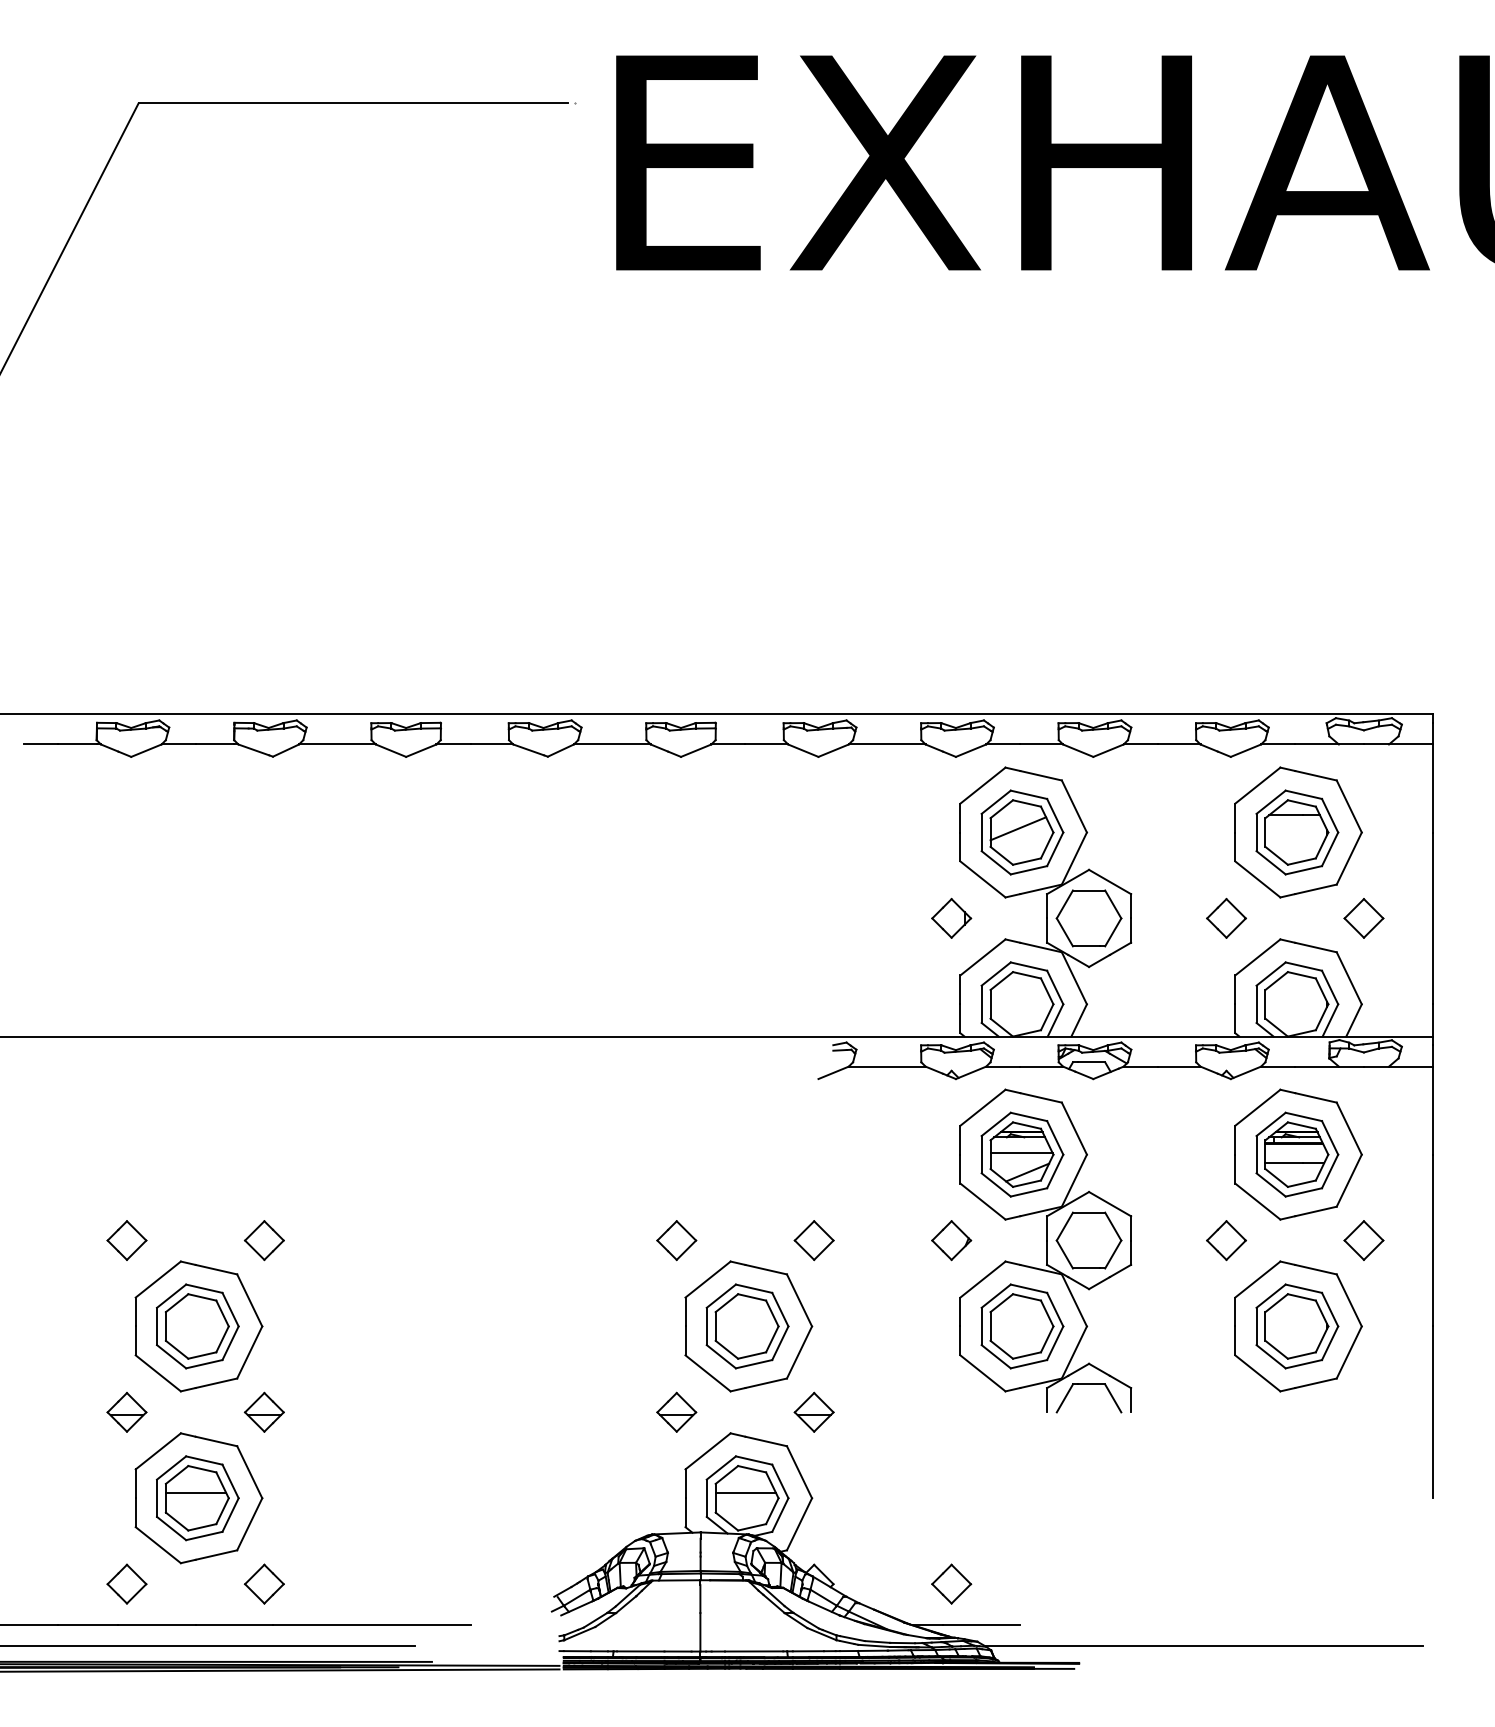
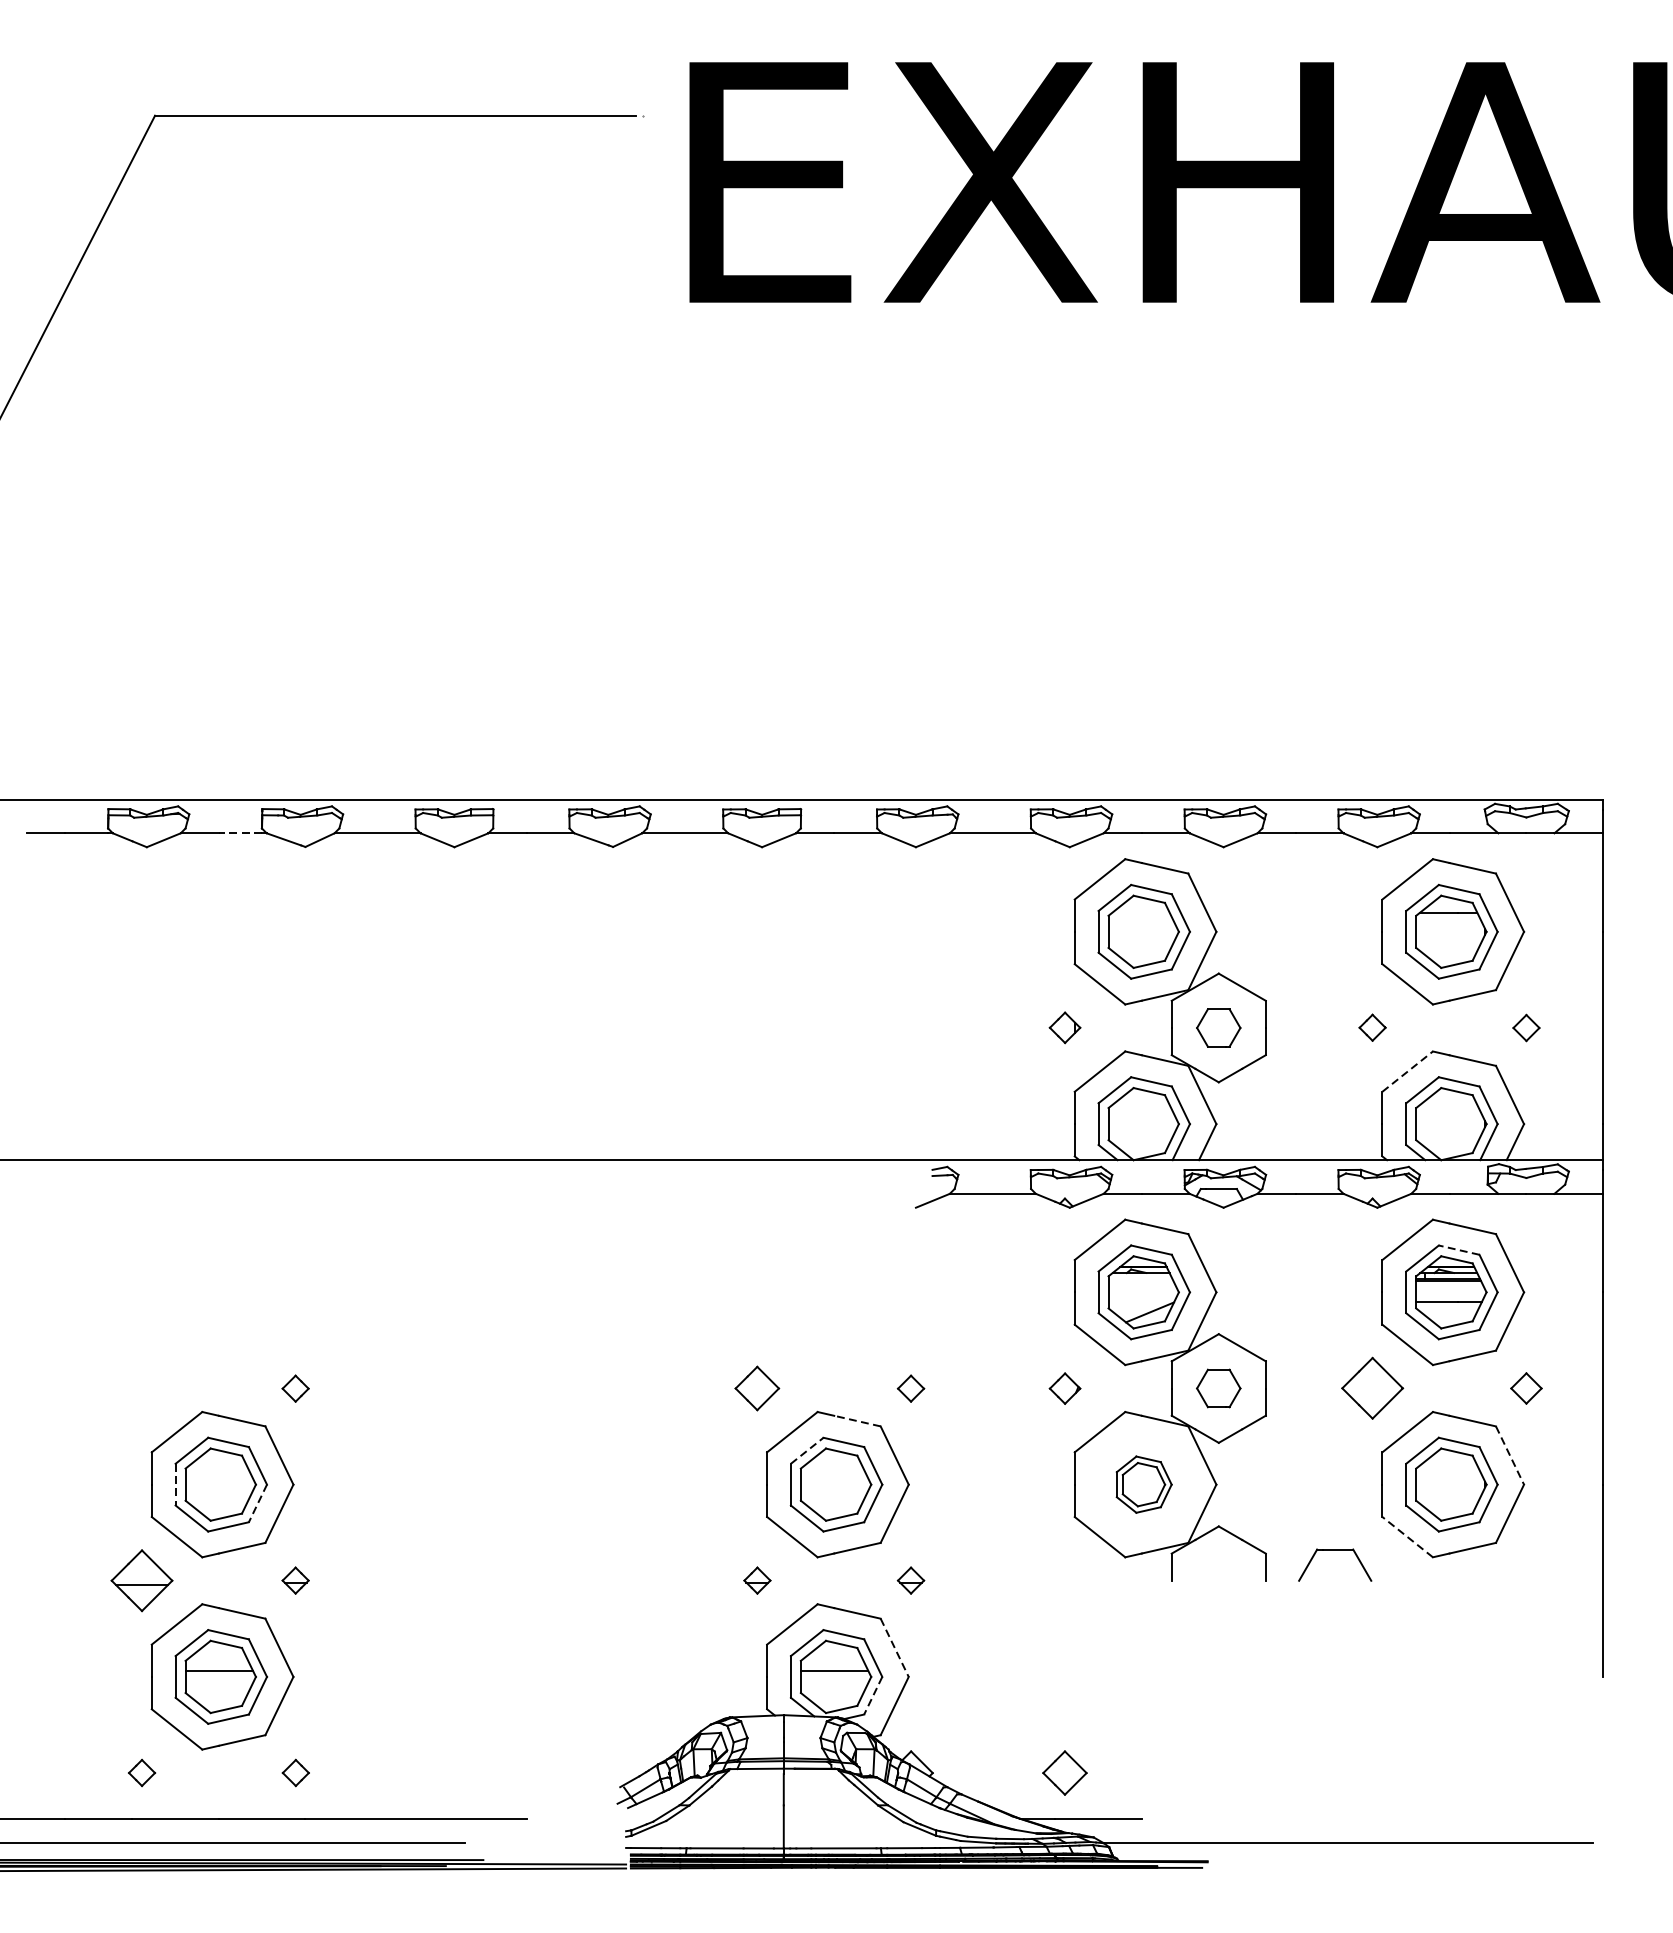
line: (214, 744) -> (239, 833), solid -> dashed
line: (1018, 828) -> (1139, 927), removed
part: (951, 917) -> (1064, 1026), size x0.7
part: (1226, 917) -> (1372, 1026), size x0.6
part: (1088, 918) -> (1218, 1028), size x0.6
part: (1363, 918) -> (1525, 1028), size x0.6
line: (1257, 957) -> (1407, 1071), solid -> dashed
line: (1303, 1116) -> (1458, 1249), solid -> dashed
line: (1021, 1152) -> (1143, 1289), removed
part: (126, 1240) -> (141, 1388), removed
part: (263, 1240) -> (294, 1388), size x0.6
part: (813, 1240) -> (910, 1388), size x0.6
part: (951, 1240) -> (1064, 1388), size x0.7
part: (1088, 1240) -> (1218, 1388), size x0.6
part: (1226, 1240) -> (1372, 1388), size x1.4
part: (1363, 1240) -> (1525, 1388), size x0.7
line: (765, 1269) -> (856, 1420), solid -> dashed
line: (721, 1296) -> (807, 1451), solid -> dashed
line: (1349, 1300) -> (1510, 1455), solid -> dashed
line: (157, 1326) -> (176, 1484), solid -> dashed
part: (1022, 1326) -> (1144, 1484), size x0.6
line: (230, 1343) -> (257, 1503), solid -> dashed
line: (1257, 1373) -> (1407, 1537), solid -> dashed
part: (1088, 1384) -> (1334, 1549), moved
part: (263, 1411) -> (294, 1579), size x0.6
part: (676, 1411) -> (757, 1579), size x0.6
part: (813, 1411) -> (910, 1579), size x0.6
part: (126, 1412) -> (141, 1580), size x1.4
line: (799, 1472) -> (894, 1648), solid -> dashed
line: (780, 1515) -> (873, 1696), solid -> dashed
part: (126, 1583) -> (141, 1772), size x0.6
part: (264, 1583) -> (295, 1772), size x0.6

